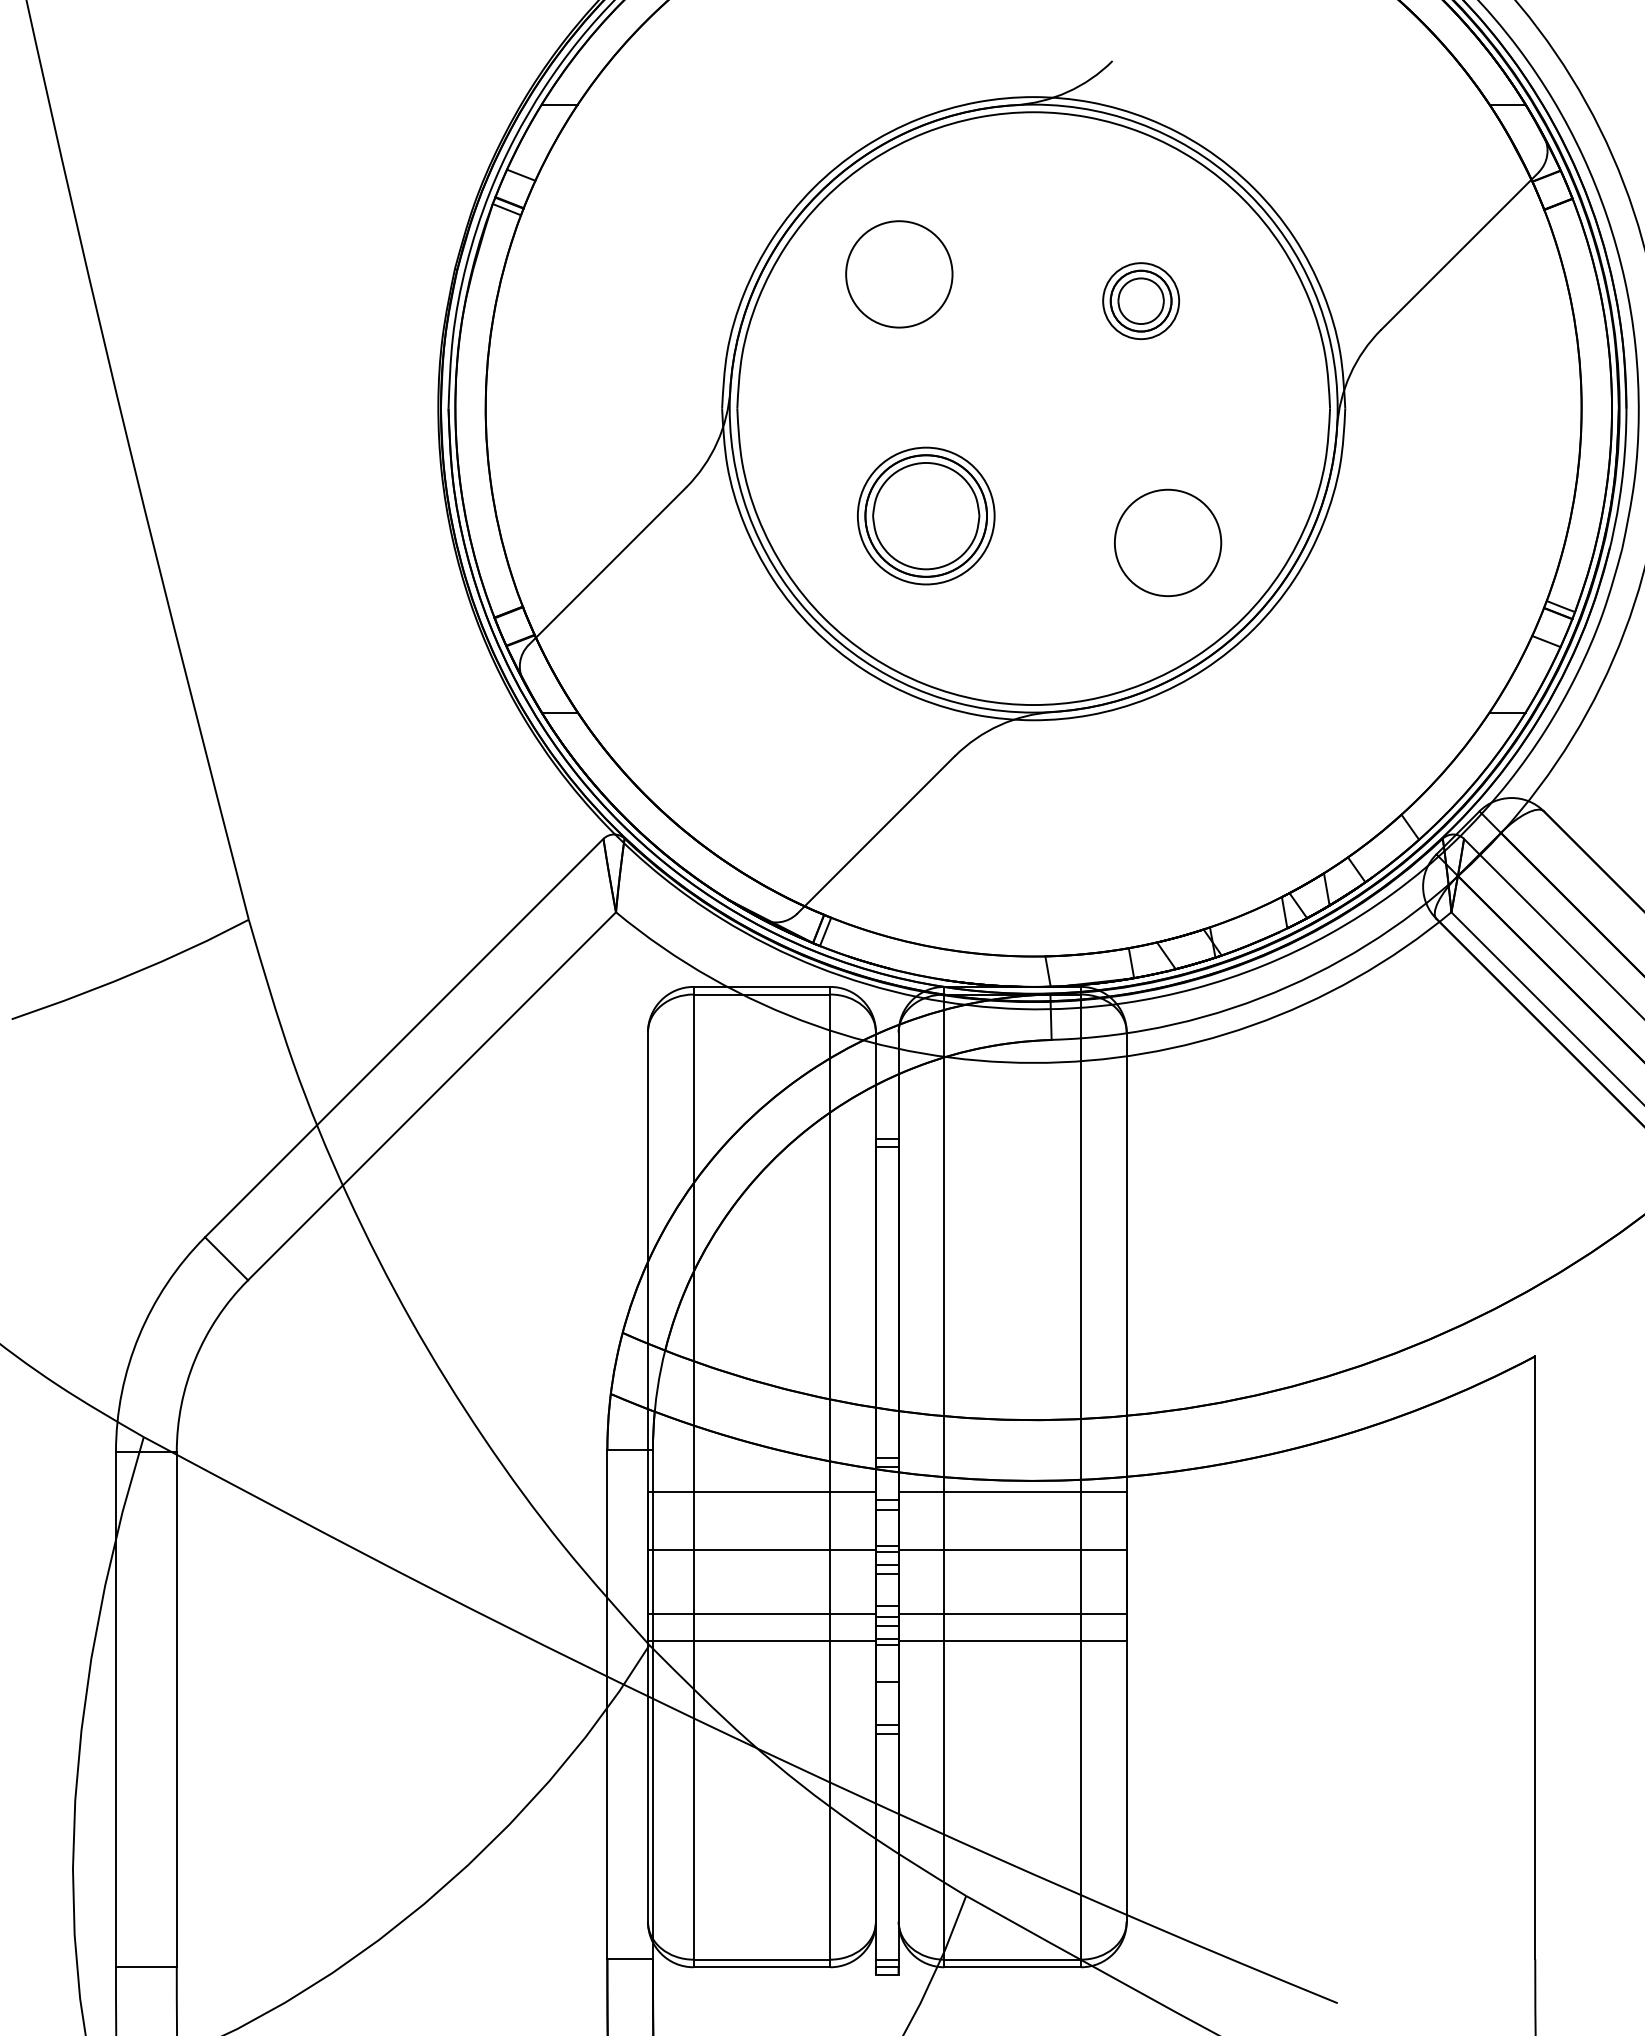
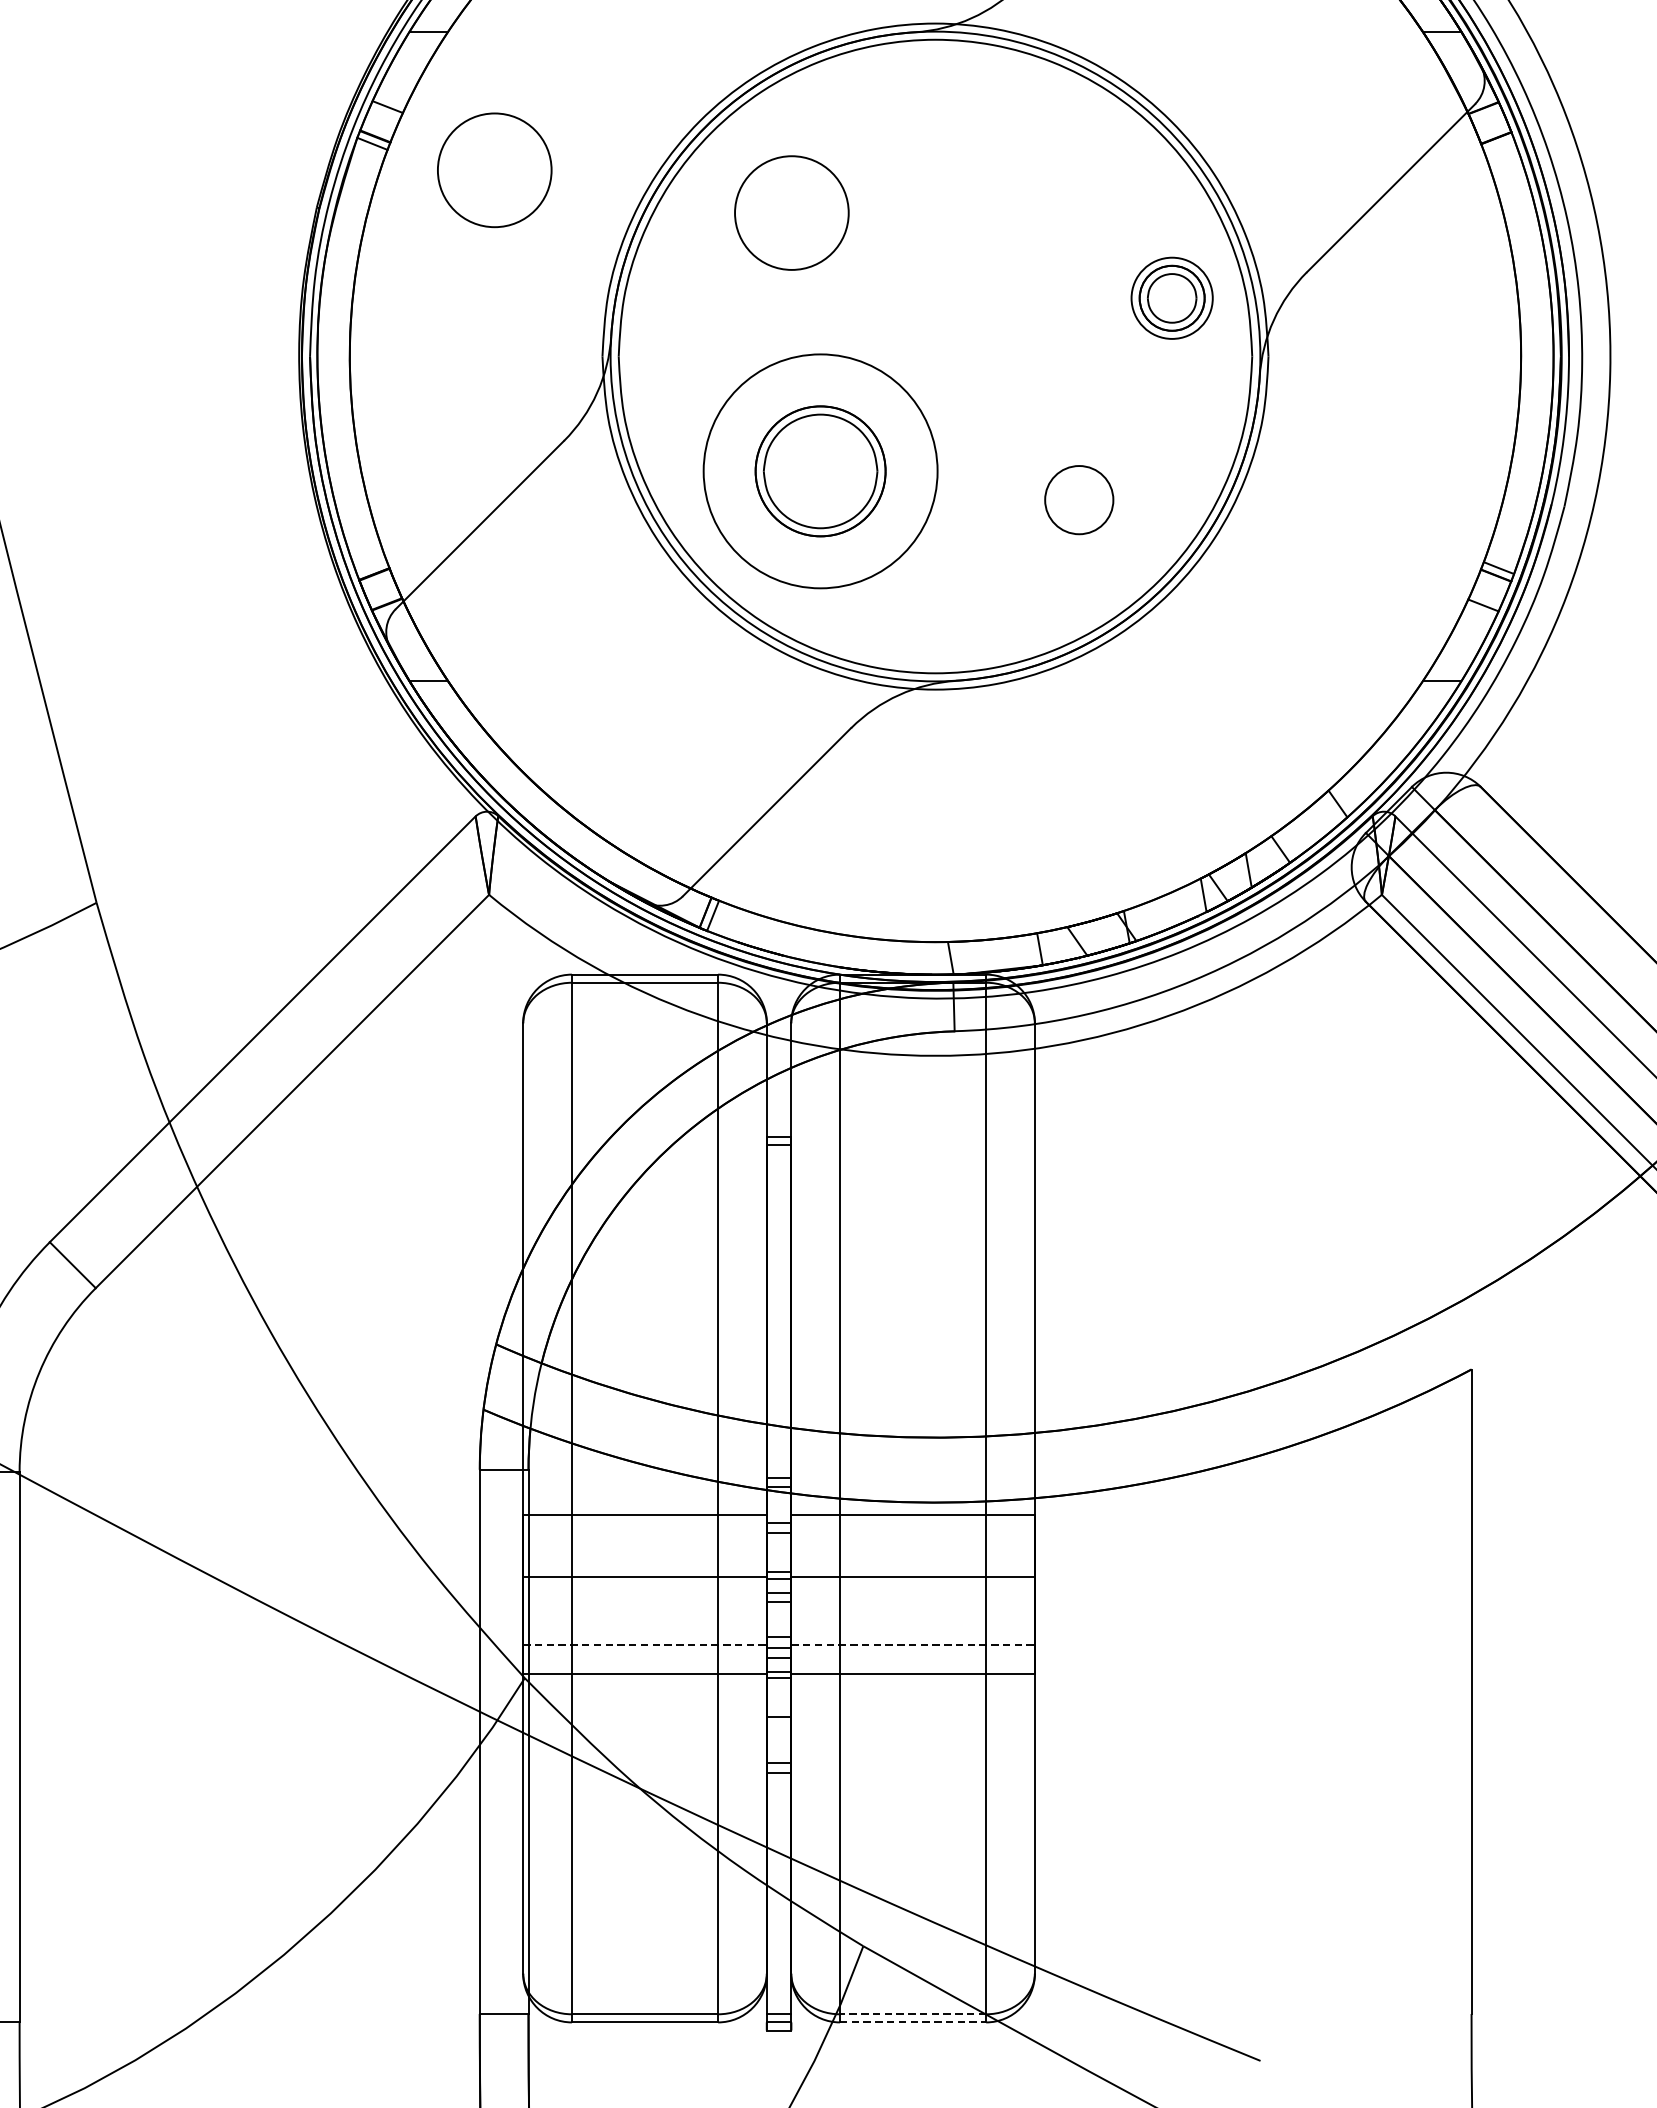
circle: (621, 234) -> (494, 170), added
part: (1140, 300) -> (1171, 297), moved
circle: (925, 515) -> (819, 470), size x1.6
circle: (1168, 542) -> (1079, 499), size x0.6
line: (761, 1613) -> (644, 1644), solid -> dashed
line: (1012, 1613) -> (912, 1644), solid -> dashed
line: (1012, 1959) -> (912, 2014), solid -> dashed
line: (1013, 1967) -> (913, 2022), solid -> dashed

